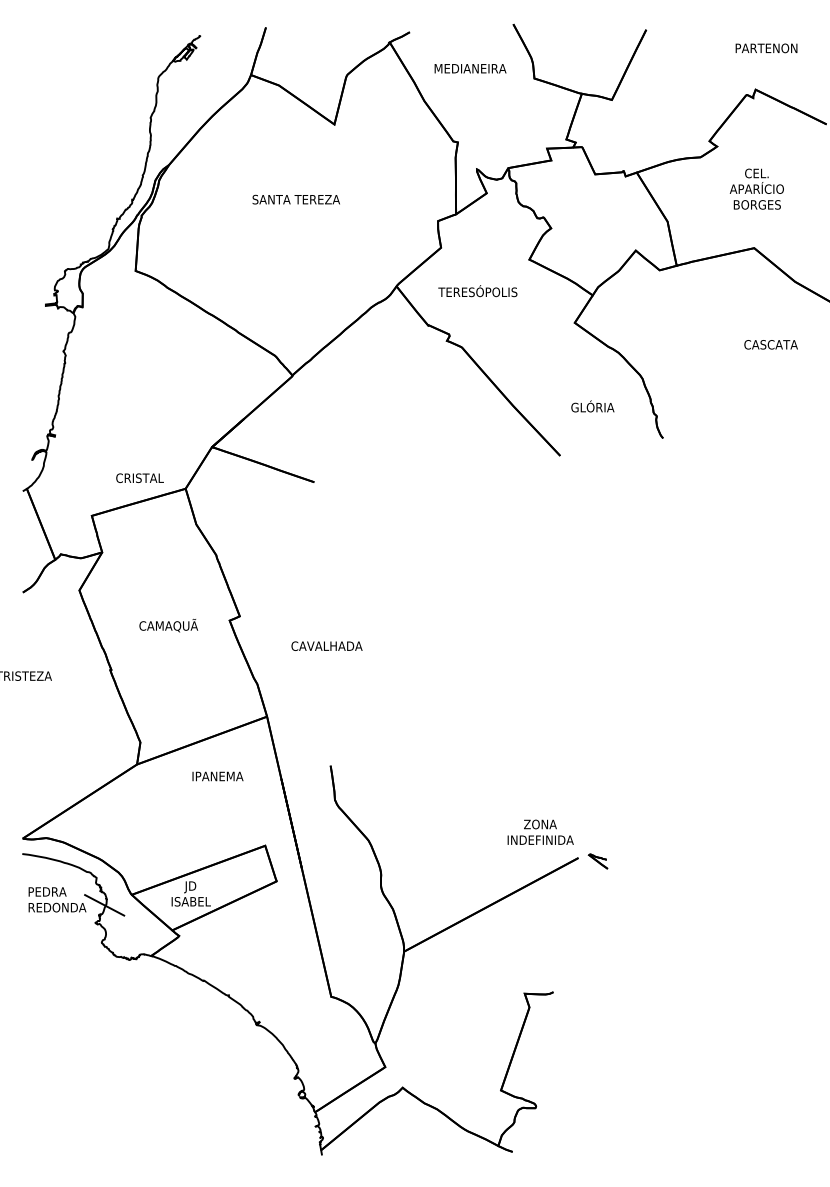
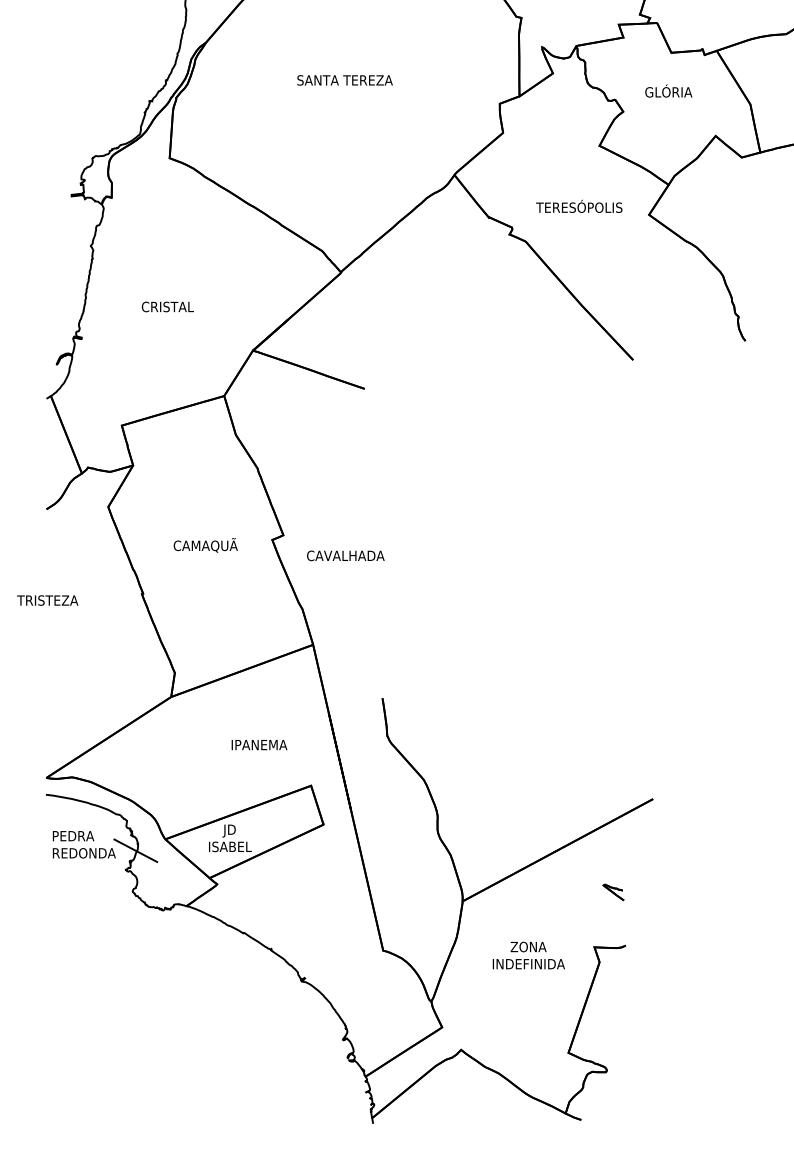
text: (477, 291) -> (578, 206), moved
text: (592, 406) -> (668, 91), moved
text: (139, 477) -> (167, 306), moved
text: (326, 645) -> (345, 555), moved
text: (217, 776) -> (259, 745), moved
text: (540, 831) -> (528, 954), moved
part: (597, 861) -> (612, 892), moved

